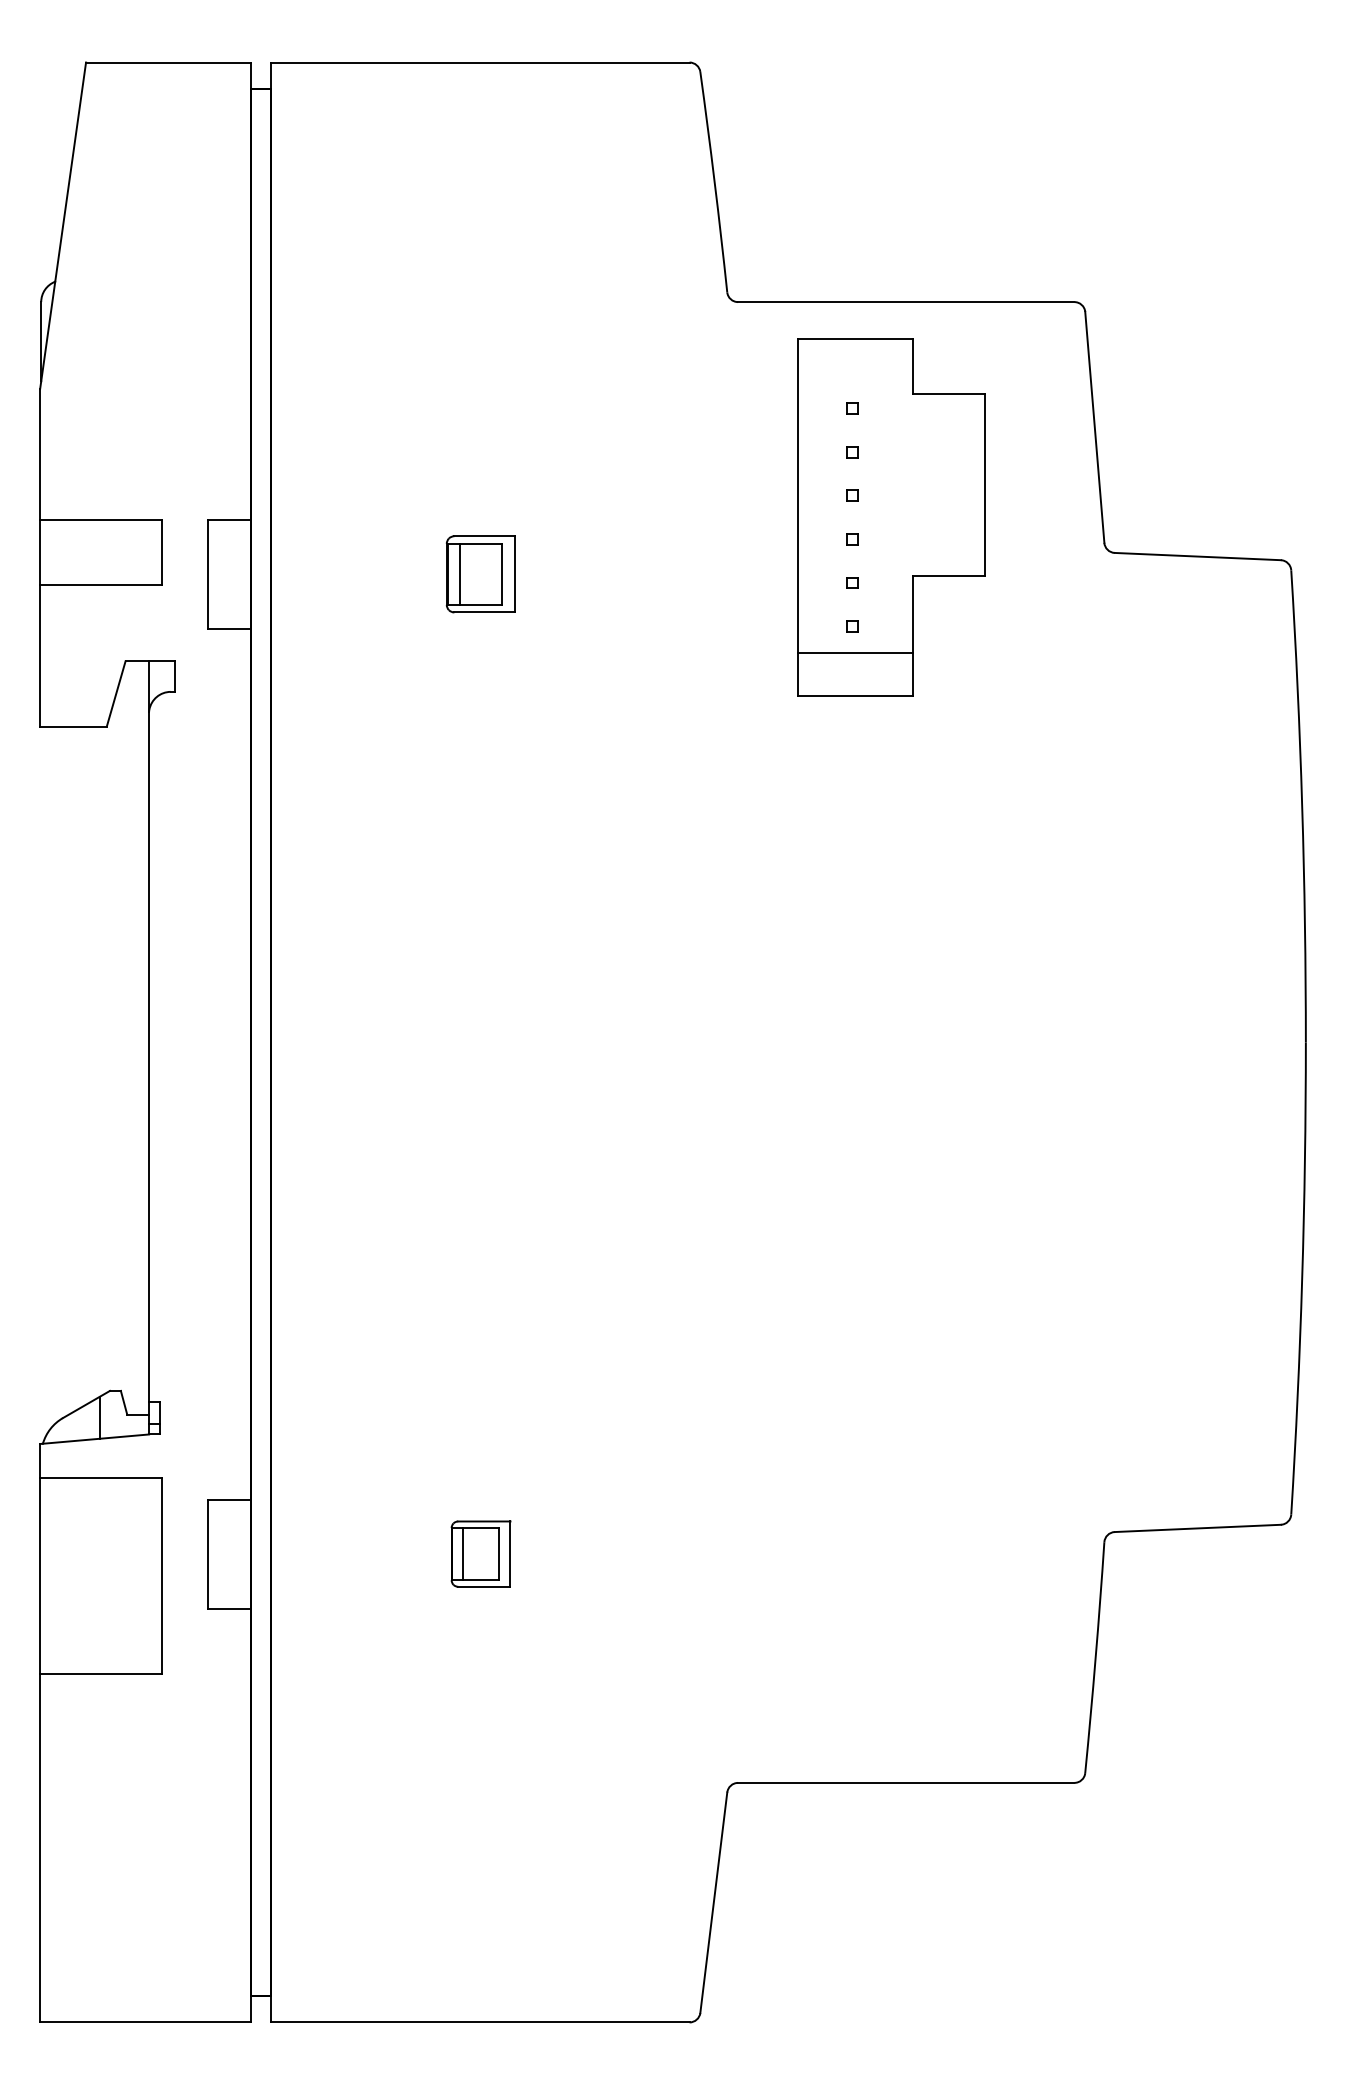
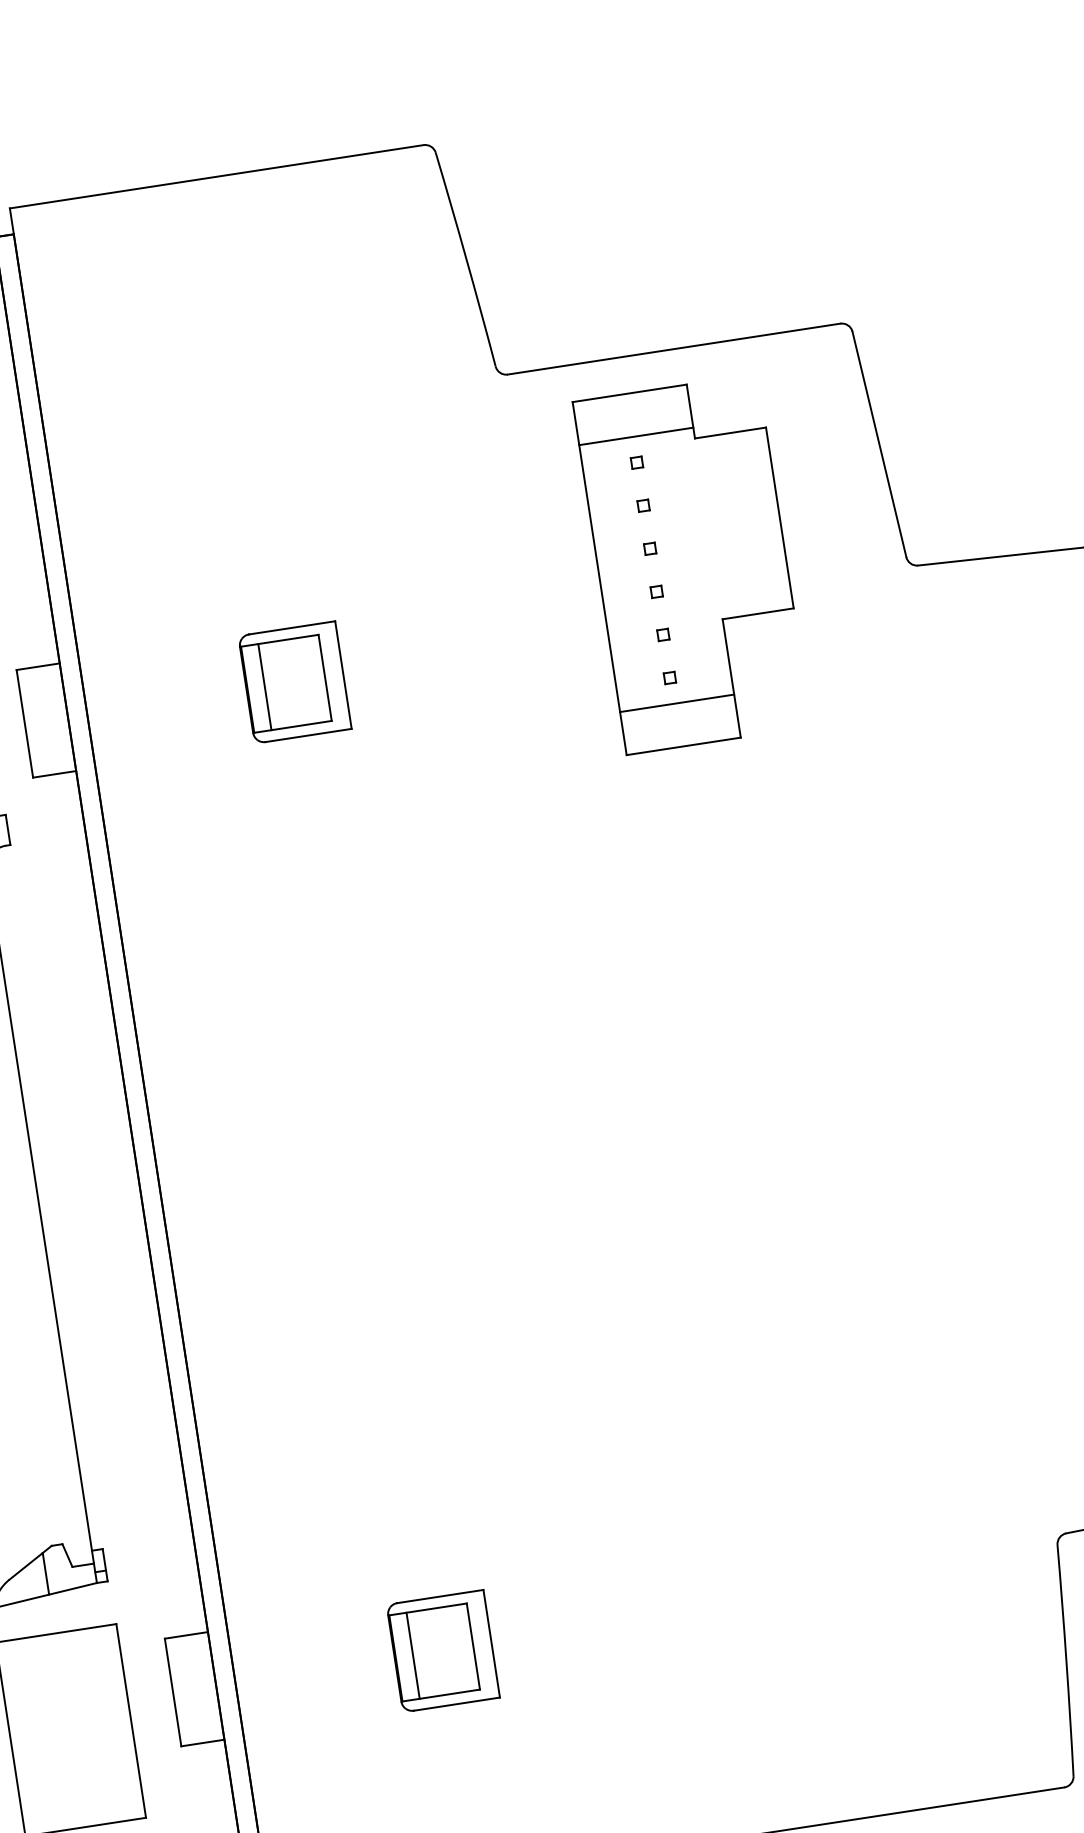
line: (855, 382) -> (636, 436), added
part: (480, 574) -> (294, 682), size x1.43
part: (480, 1553) -> (442, 1650), size x1.67

